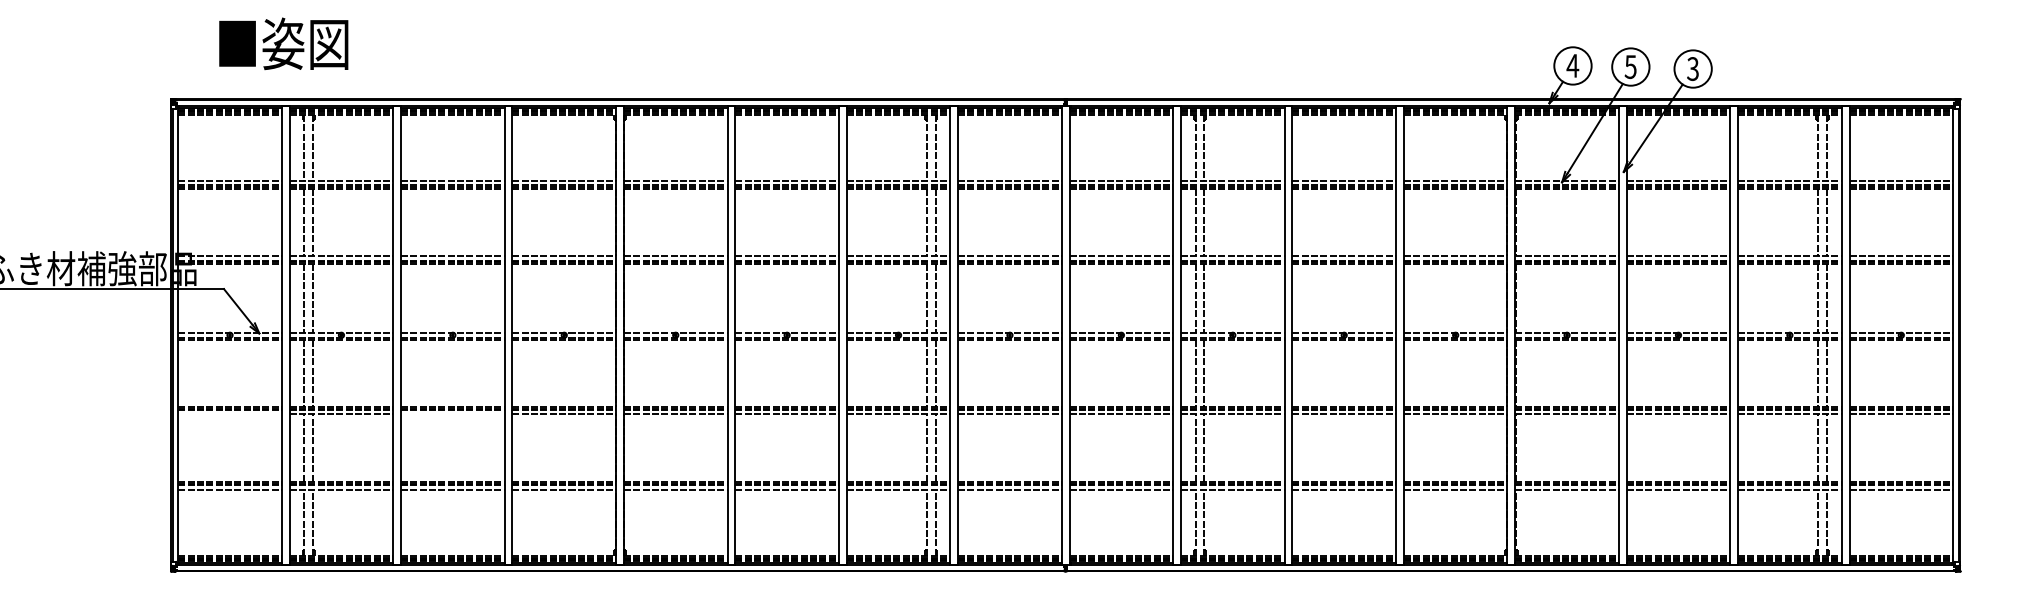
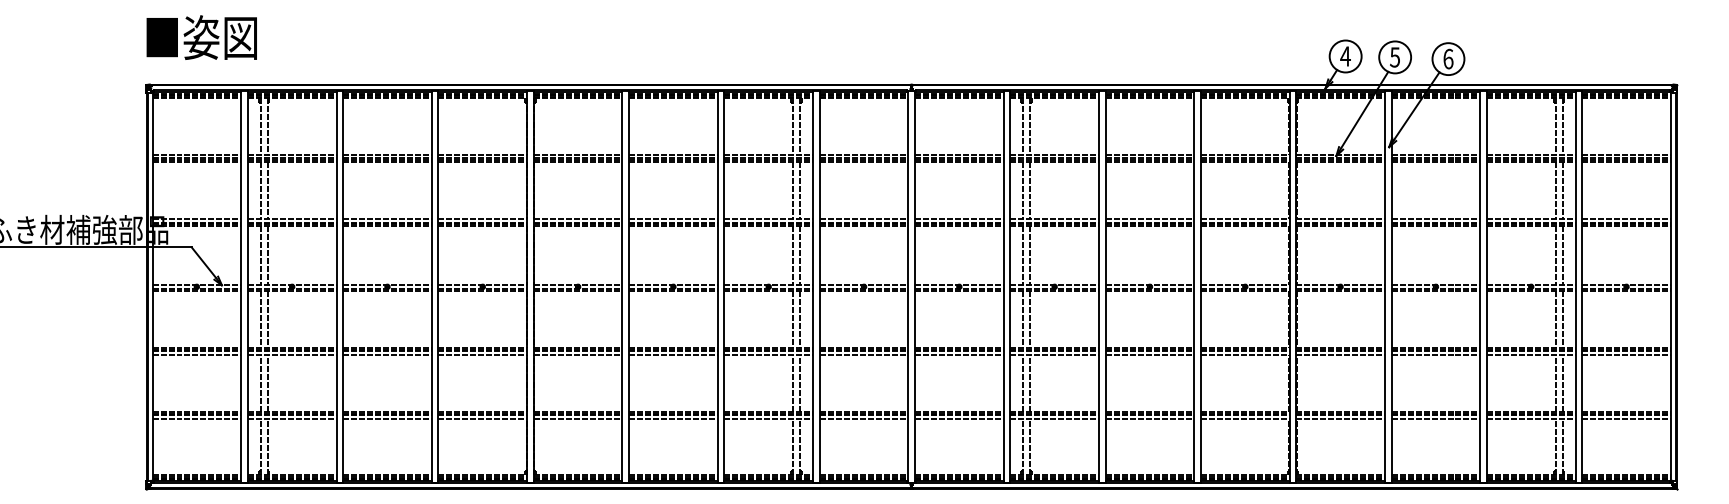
text: (283, 43) -> (201, 37), moved
text: (1693, 68) -> (1448, 58), 3 -> 6
line: (229, 414) -> (196, 354), added
line: (452, 414) -> (387, 354), added

